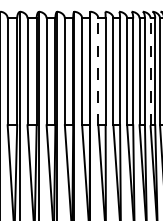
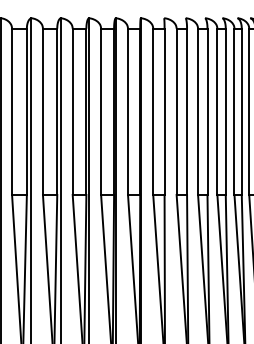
line: (98, 71) -> (153, 111), dashed -> solid
line: (150, 71) -> (234, 111), dashed -> solid

